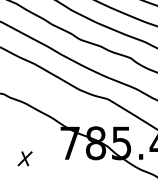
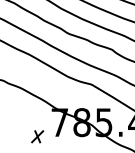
part: (24, 158) -> (37, 136), moved

